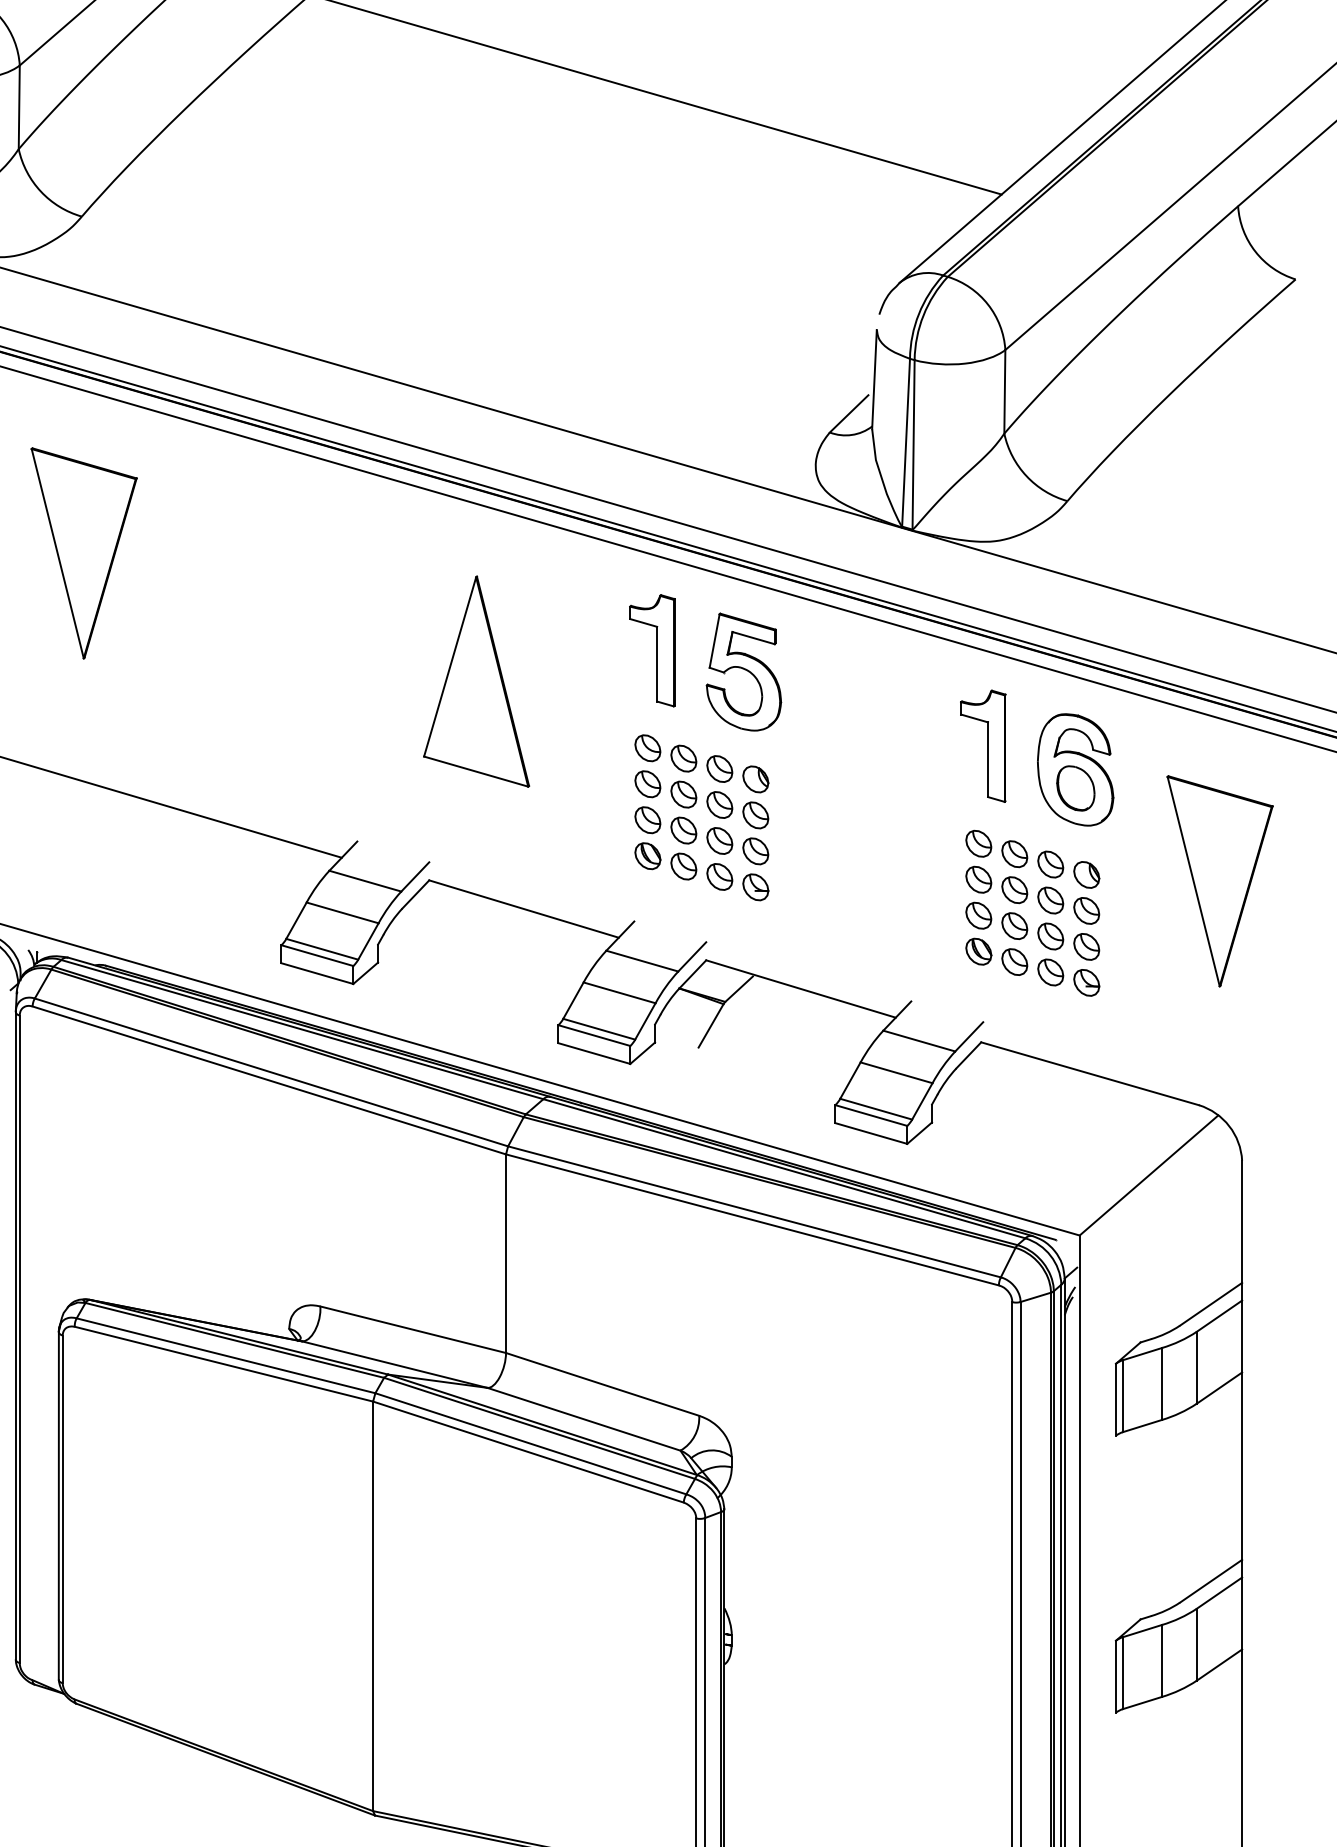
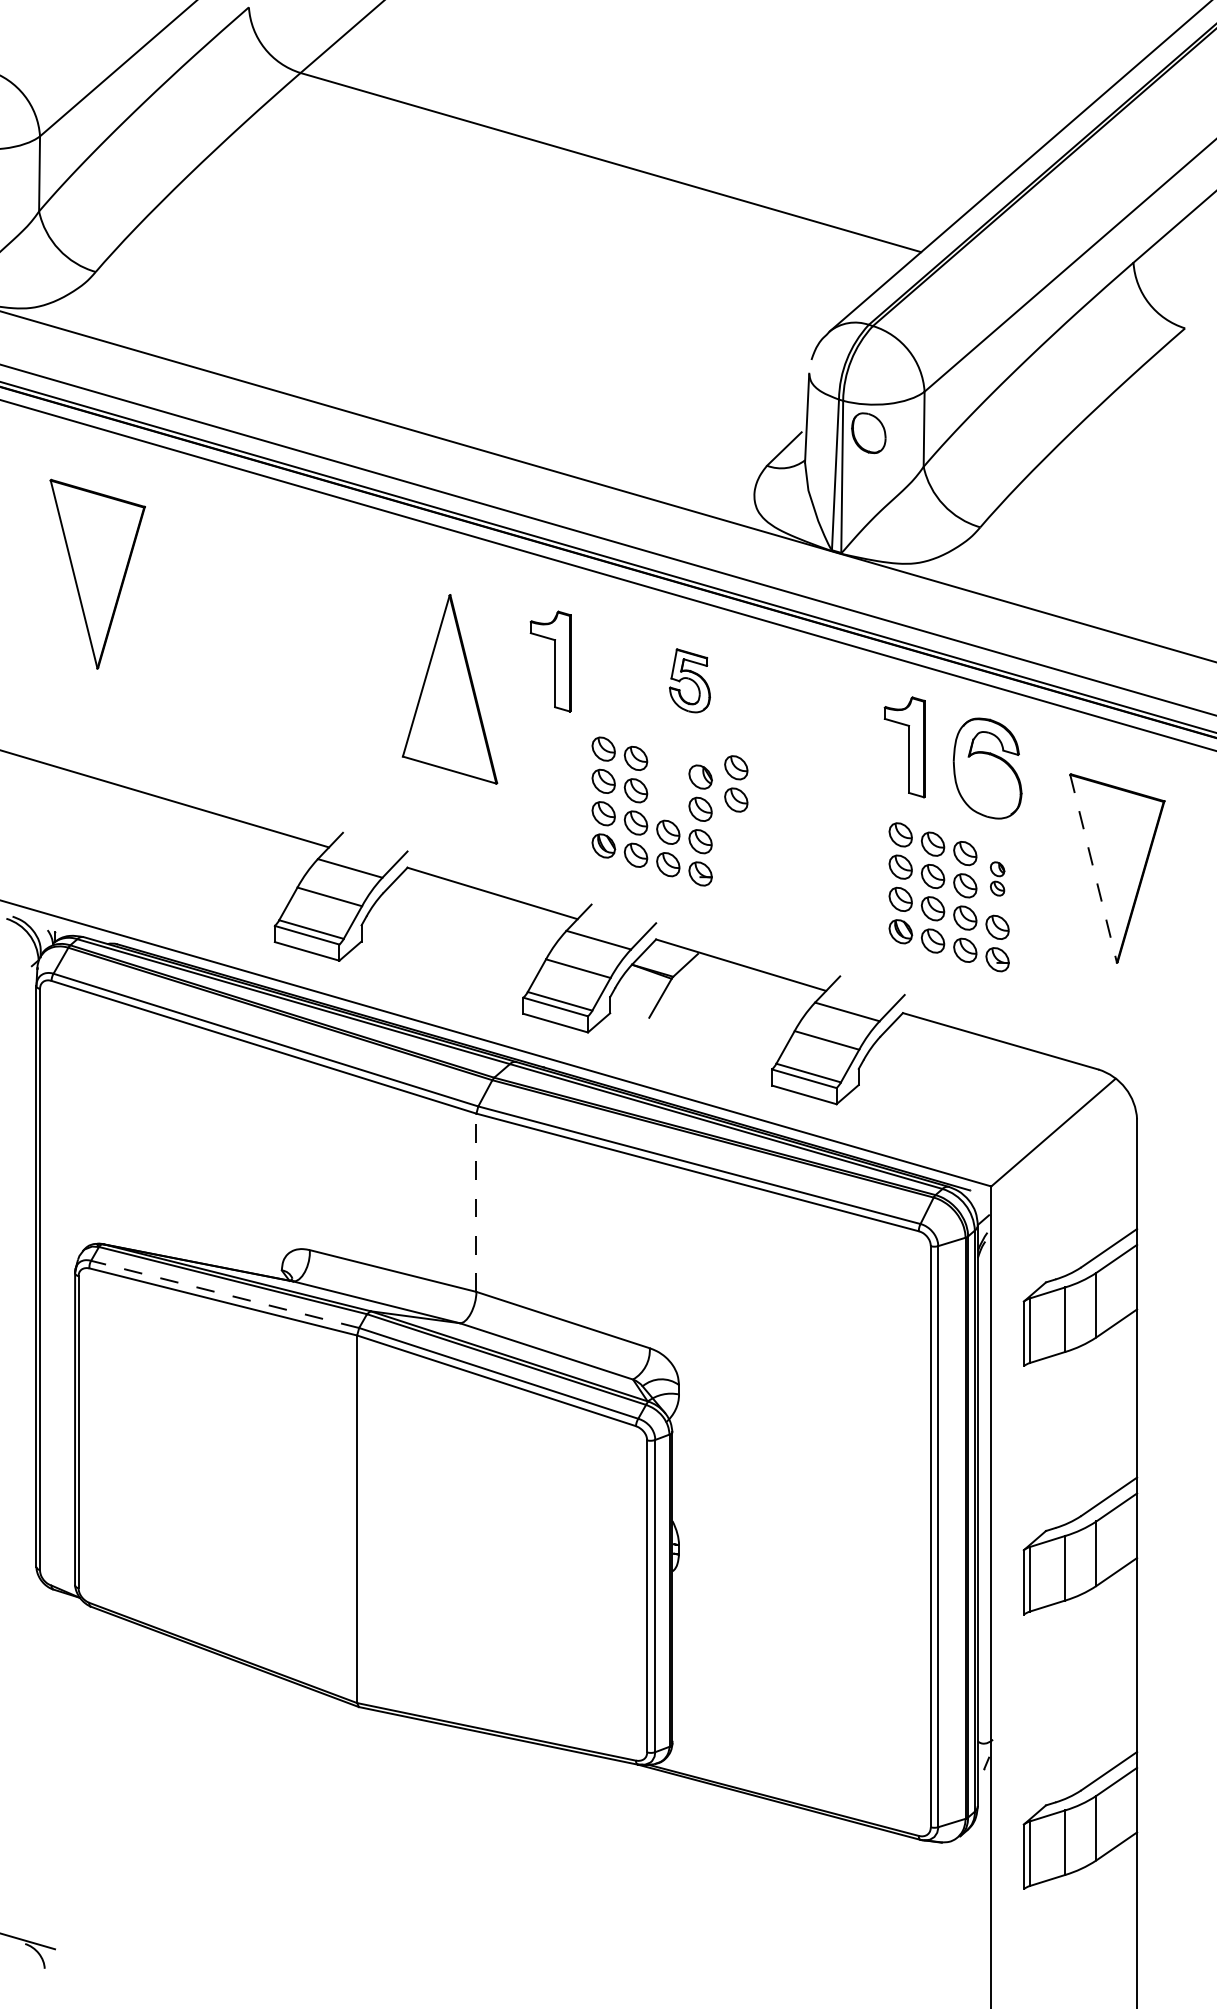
part: (652, 650) -> (550, 661), moved
part: (743, 671) -> (689, 680), size x0.6
part: (720, 786) -> (736, 783), moved
part: (1075, 788) -> (868, 433), moved
line: (1193, 881) -> (1093, 868), solid -> dashed
part: (1086, 892) -> (997, 878), size x0.6
line: (506, 1253) -> (476, 1202), solid -> dashed
line: (225, 1355) -> (224, 1294), solid -> dashed

